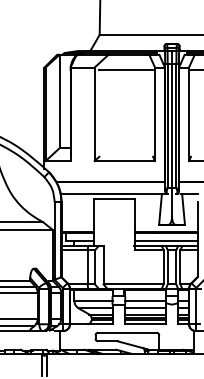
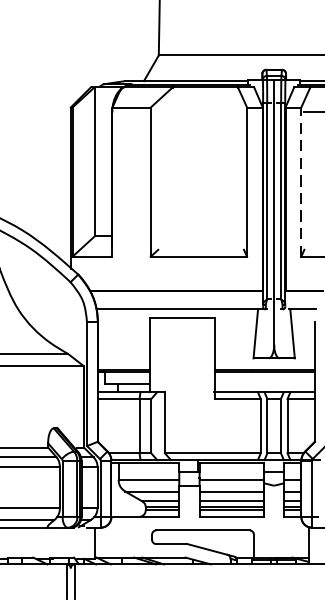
line: (126, 70) -> (201, 112), removed
line: (189, 114) -> (302, 182), solid -> dashed
line: (165, 240) -> (263, 383), removed

